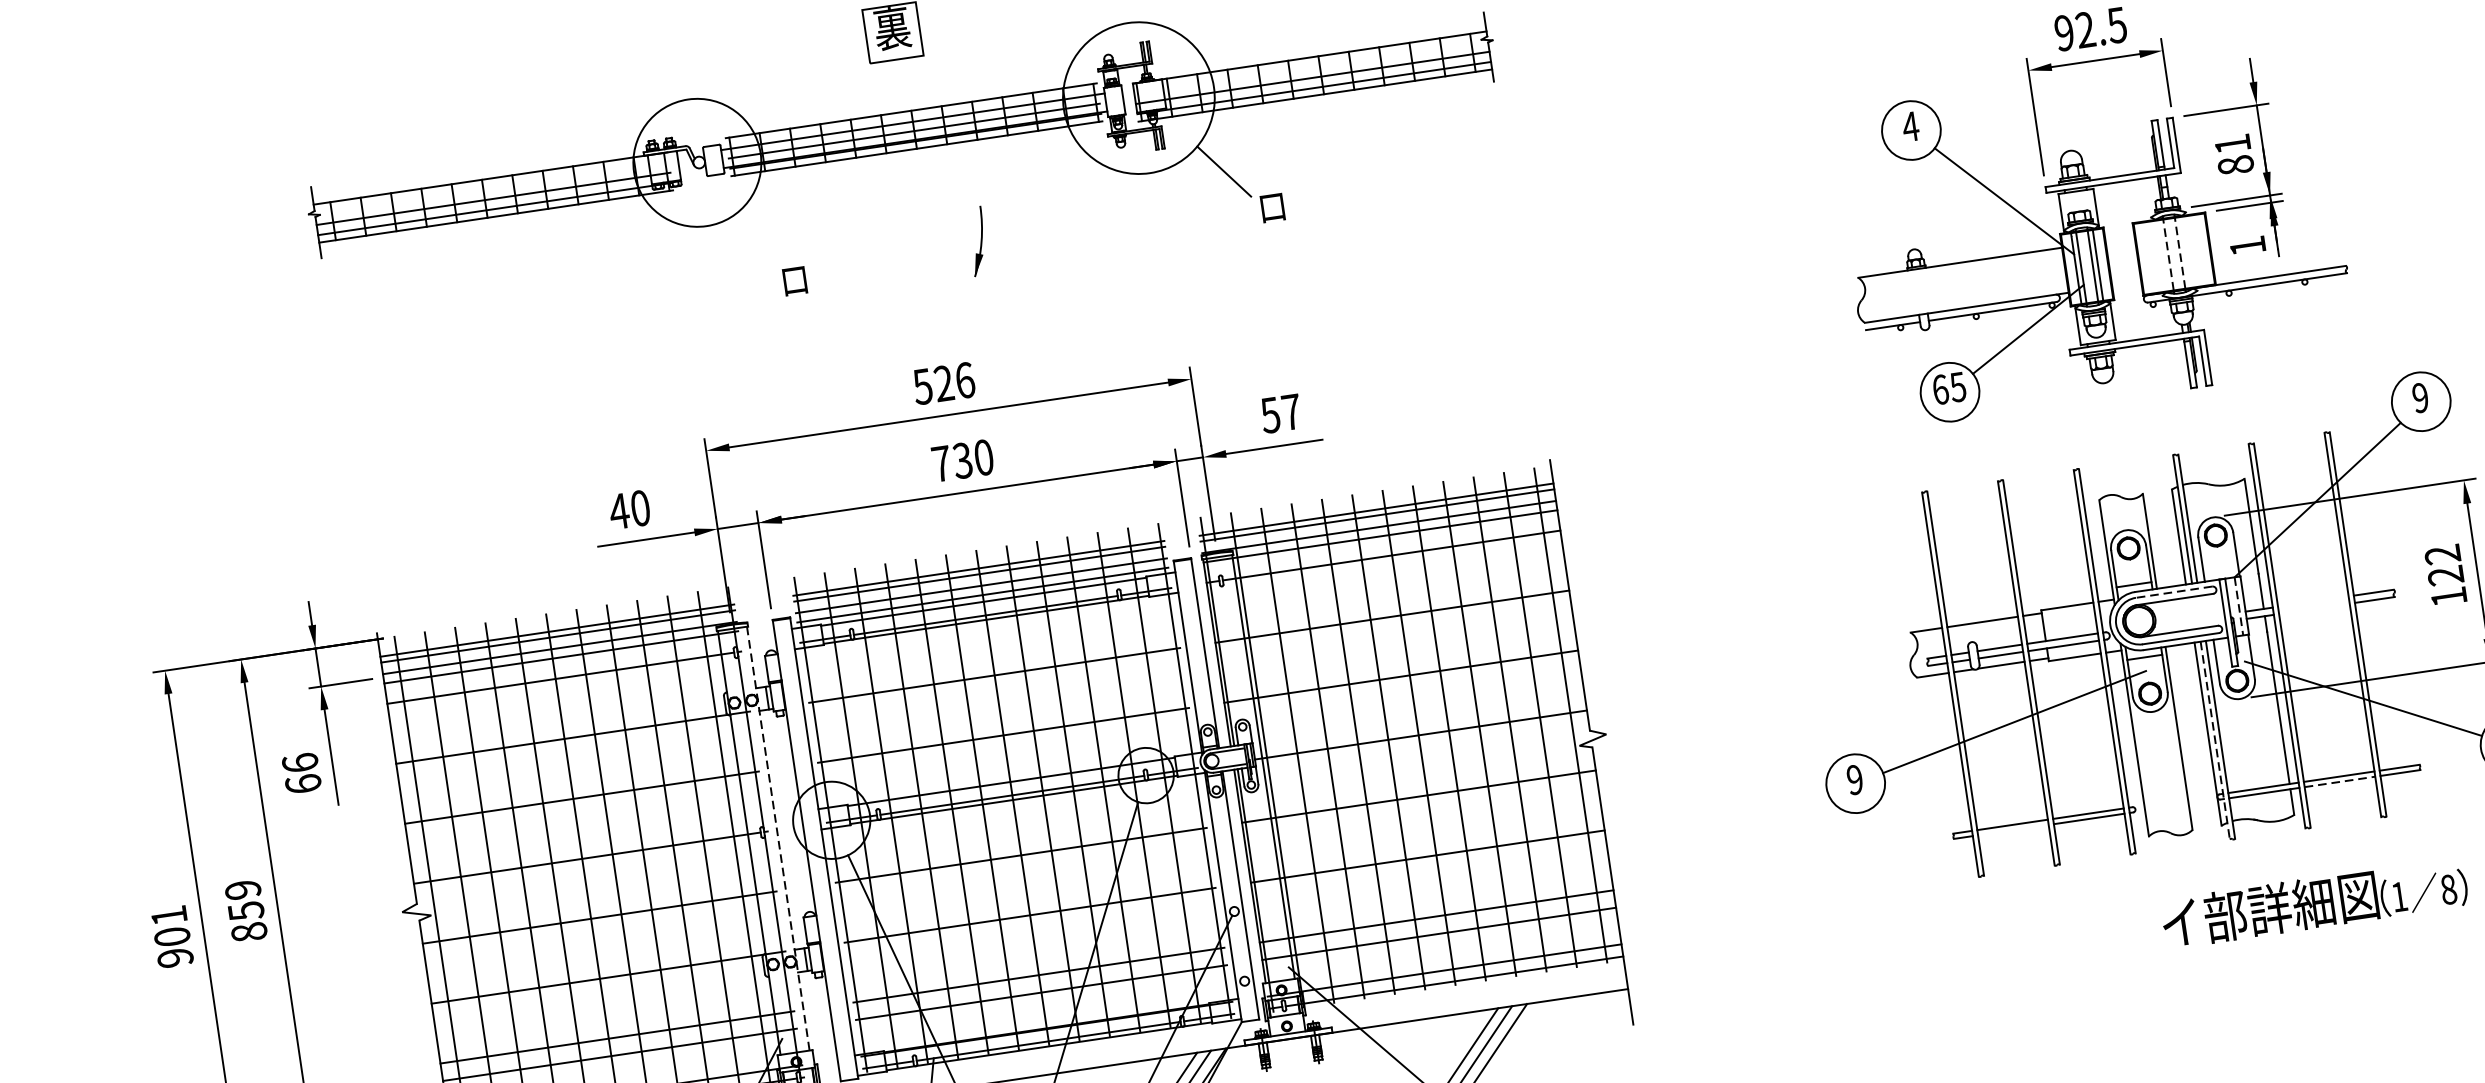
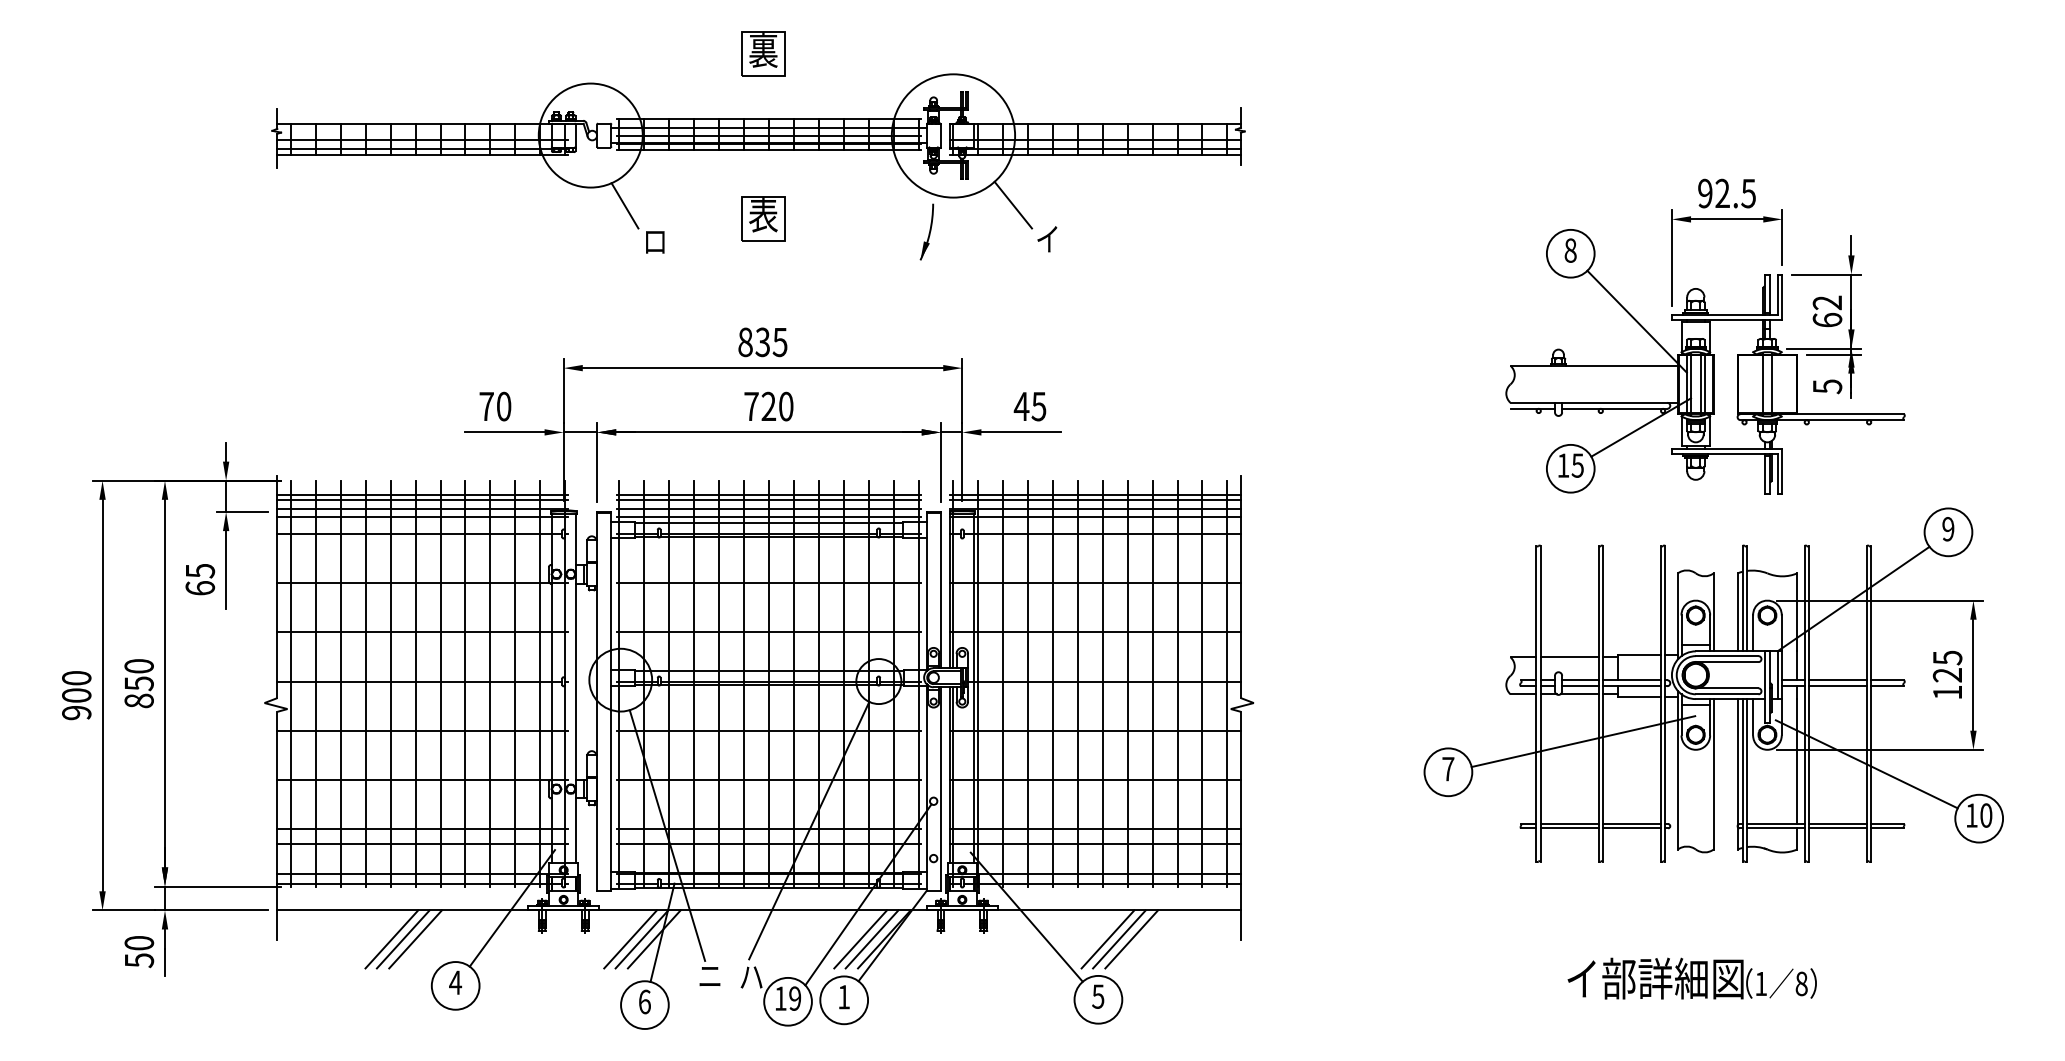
text: (1910, 126) -> (1570, 250), 4 -> 8
text: (2234, 154) -> (1827, 311), 81 -> 62
text: (1271, 207) -> (1047, 239), ロ -> イ
part: (922, 232) -> (763, 218), added
part: (977, 240) -> (926, 231), moved
line: (750, 241) -> (624, 205), added
text: (2247, 245) -> (1827, 386), 1 -> 5
line: (2180, 252) -> (1772, 383), dashed -> solid
line: (2168, 254) -> (1762, 383), dashed -> solid
text: (943, 383) -> (762, 342), 526 -> 835
text: (1940, 389) -> (1563, 465), 65 -> 15
text: (1280, 413) -> (1029, 406), 57 -> 45
text: (962, 460) -> (768, 406), 730 -> 720
text: (619, 511) -> (486, 406), 40 -> 70
text: (2442, 554) -> (1947, 657), 122 -> 125
line: (2173, 592) -> (1726, 656), dashed -> solid
line: (2312, 602) -> (1837, 680), added
line: (2238, 606) -> (1777, 675), dashed -> solid
line: (2313, 609) -> (1837, 686), added
line: (2215, 740) -> (1742, 780), dashed -> solid
text: (300, 762) -> (200, 570), 66 -> 65
text: (1855, 779) -> (1448, 768), 9 -> 7
line: (2340, 782) -> (1838, 828), dashed -> solid
line: (2013, 830) -> (1569, 828), added
line: (778, 839) -> (575, 689), dashed -> solid
text: (242, 890) -> (138, 666), 859 -> 850
text: (2313, 902) -> (1691, 978), moved
text: (168, 916) -> (76, 678), 901 -> 900

